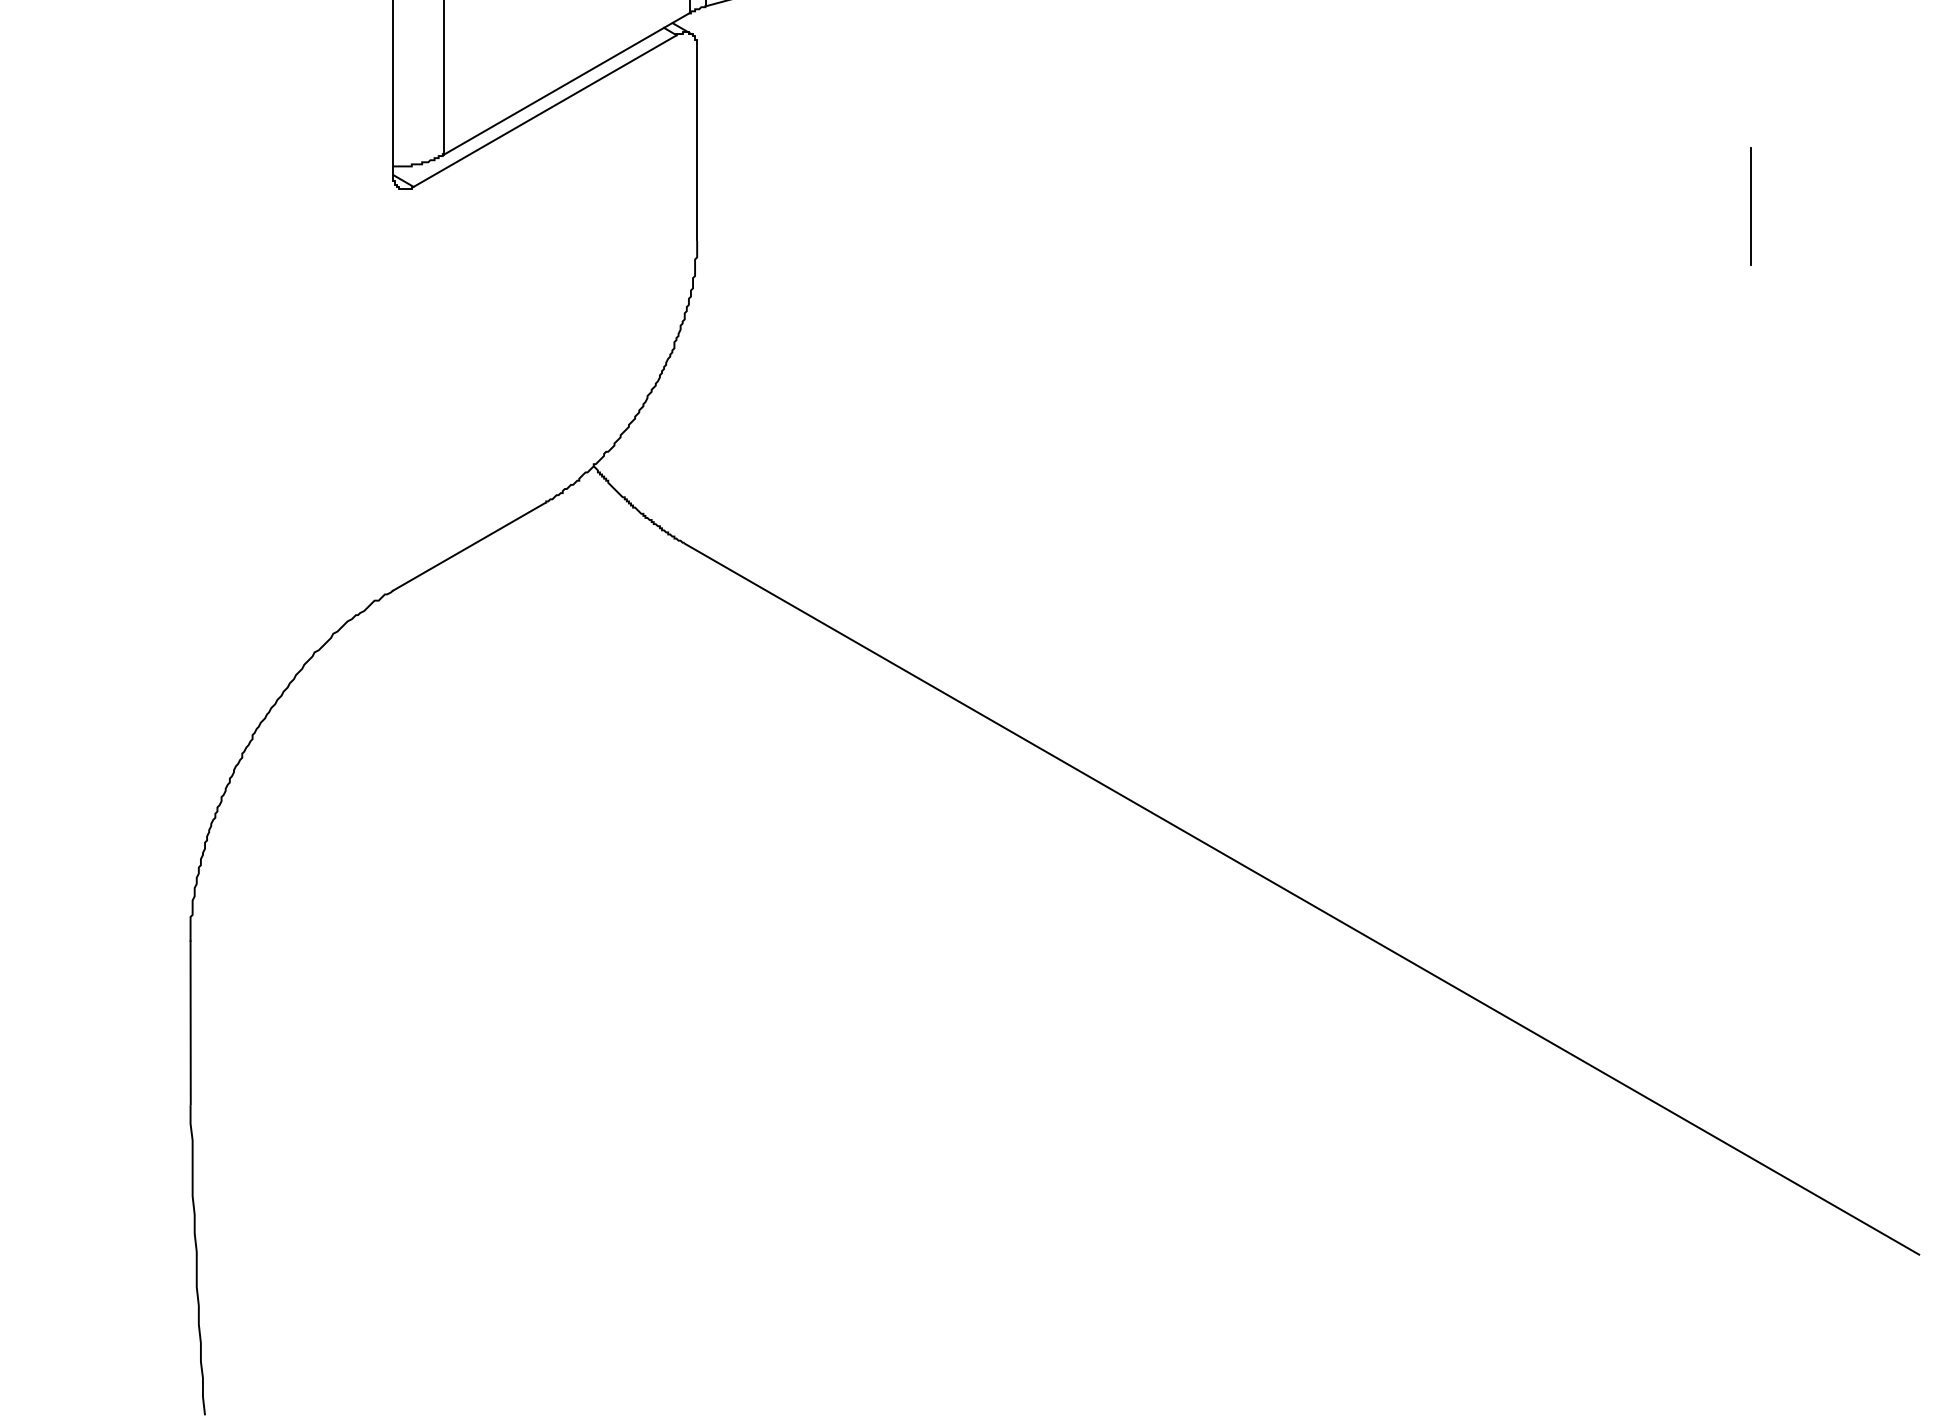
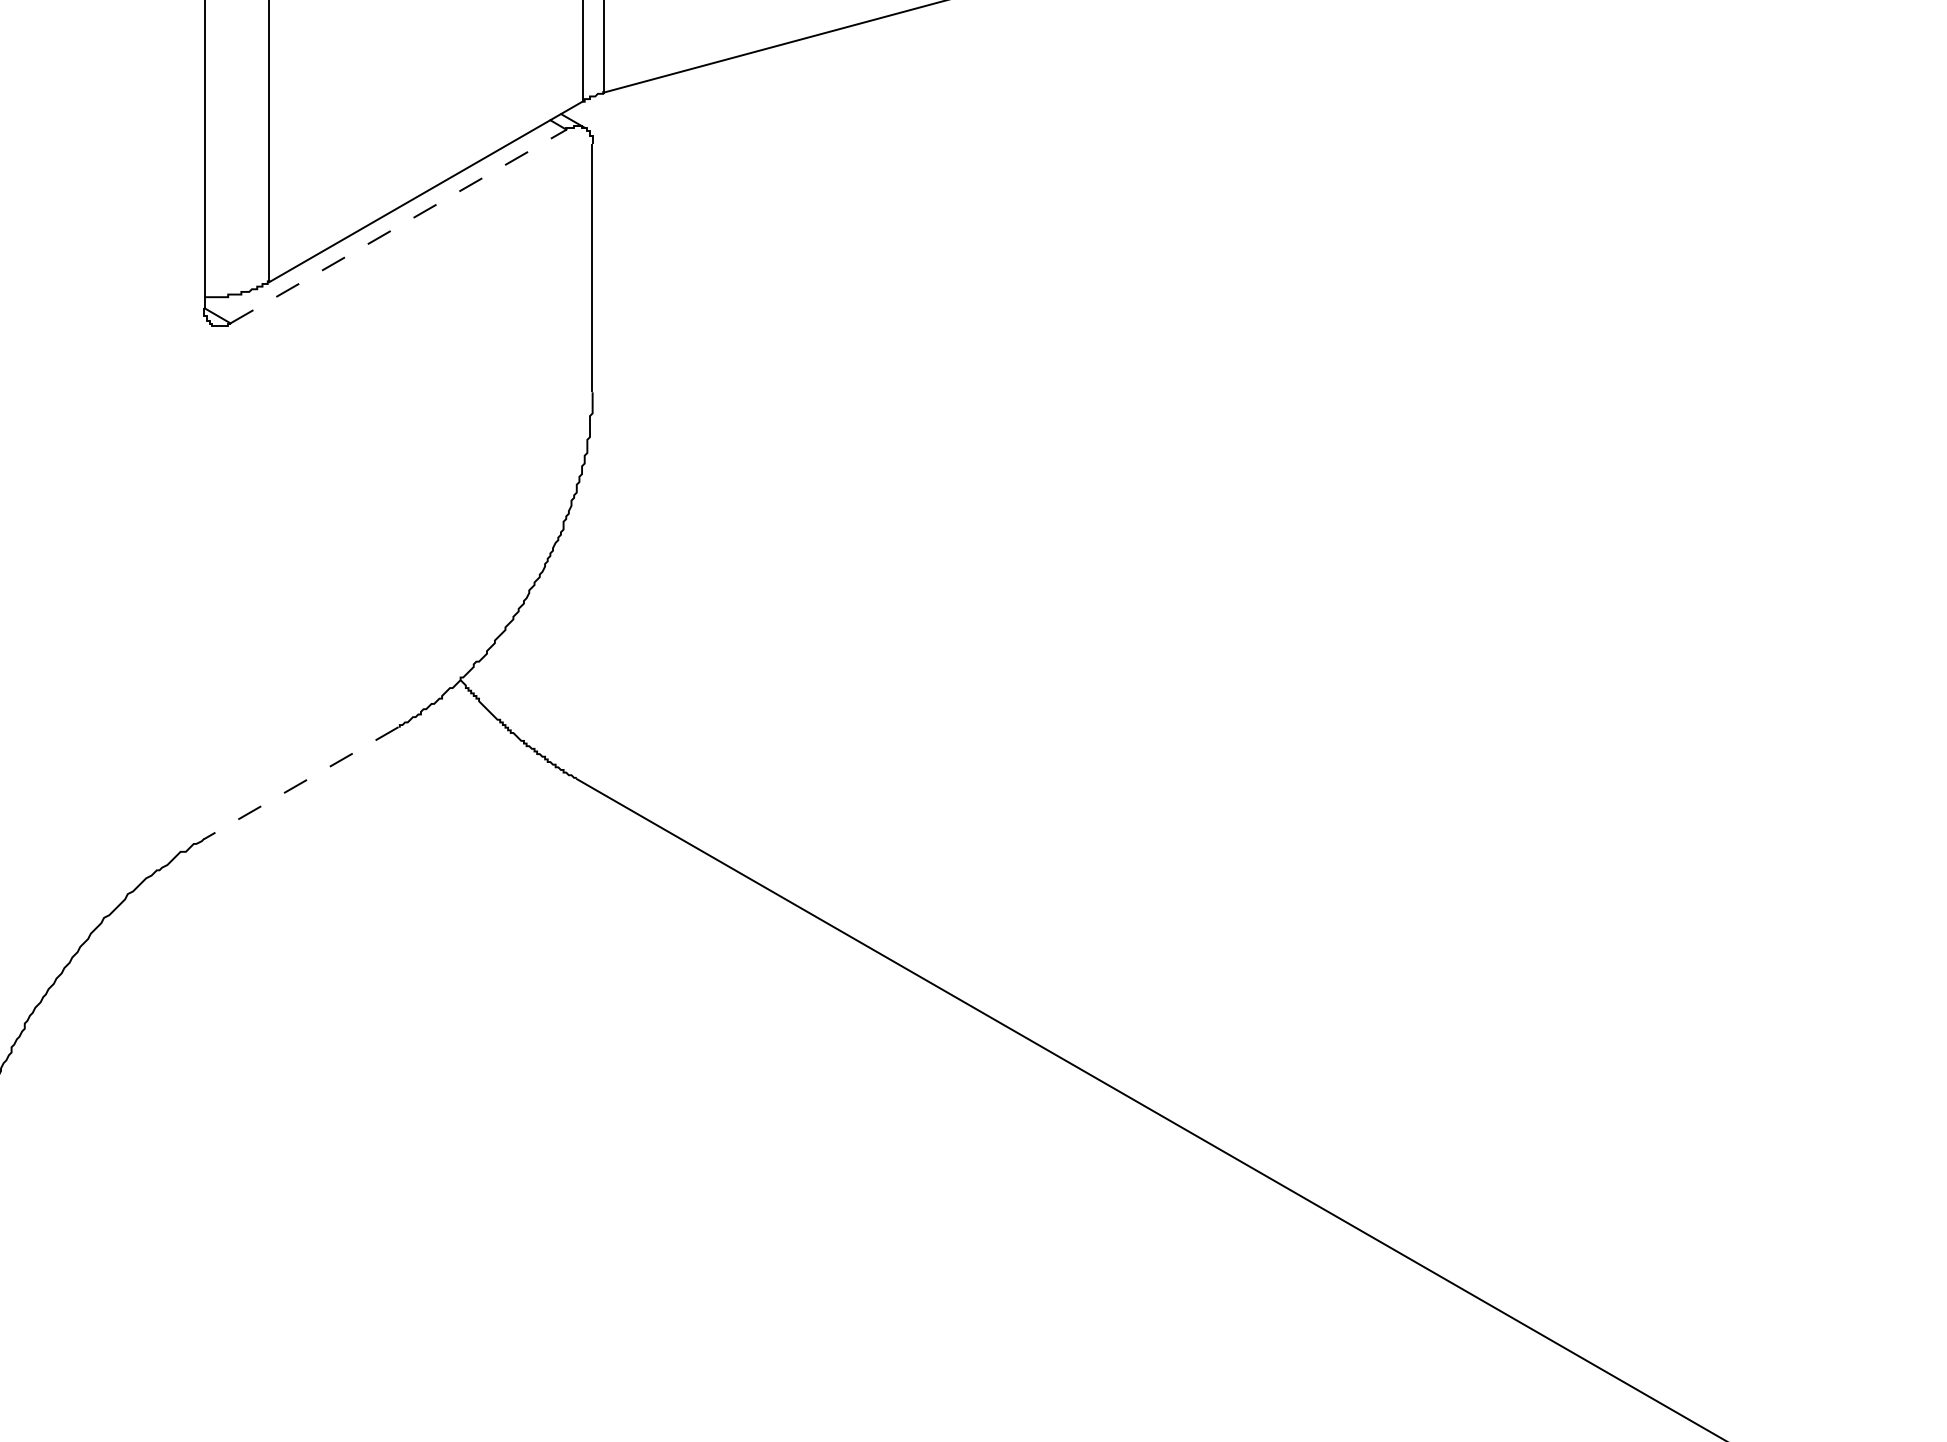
line: (545, 111) -> (398, 227), solid -> dashed
line: (1751, 206) -> (1939, 348), removed
line: (469, 546) -> (301, 782), solid -> dashed

